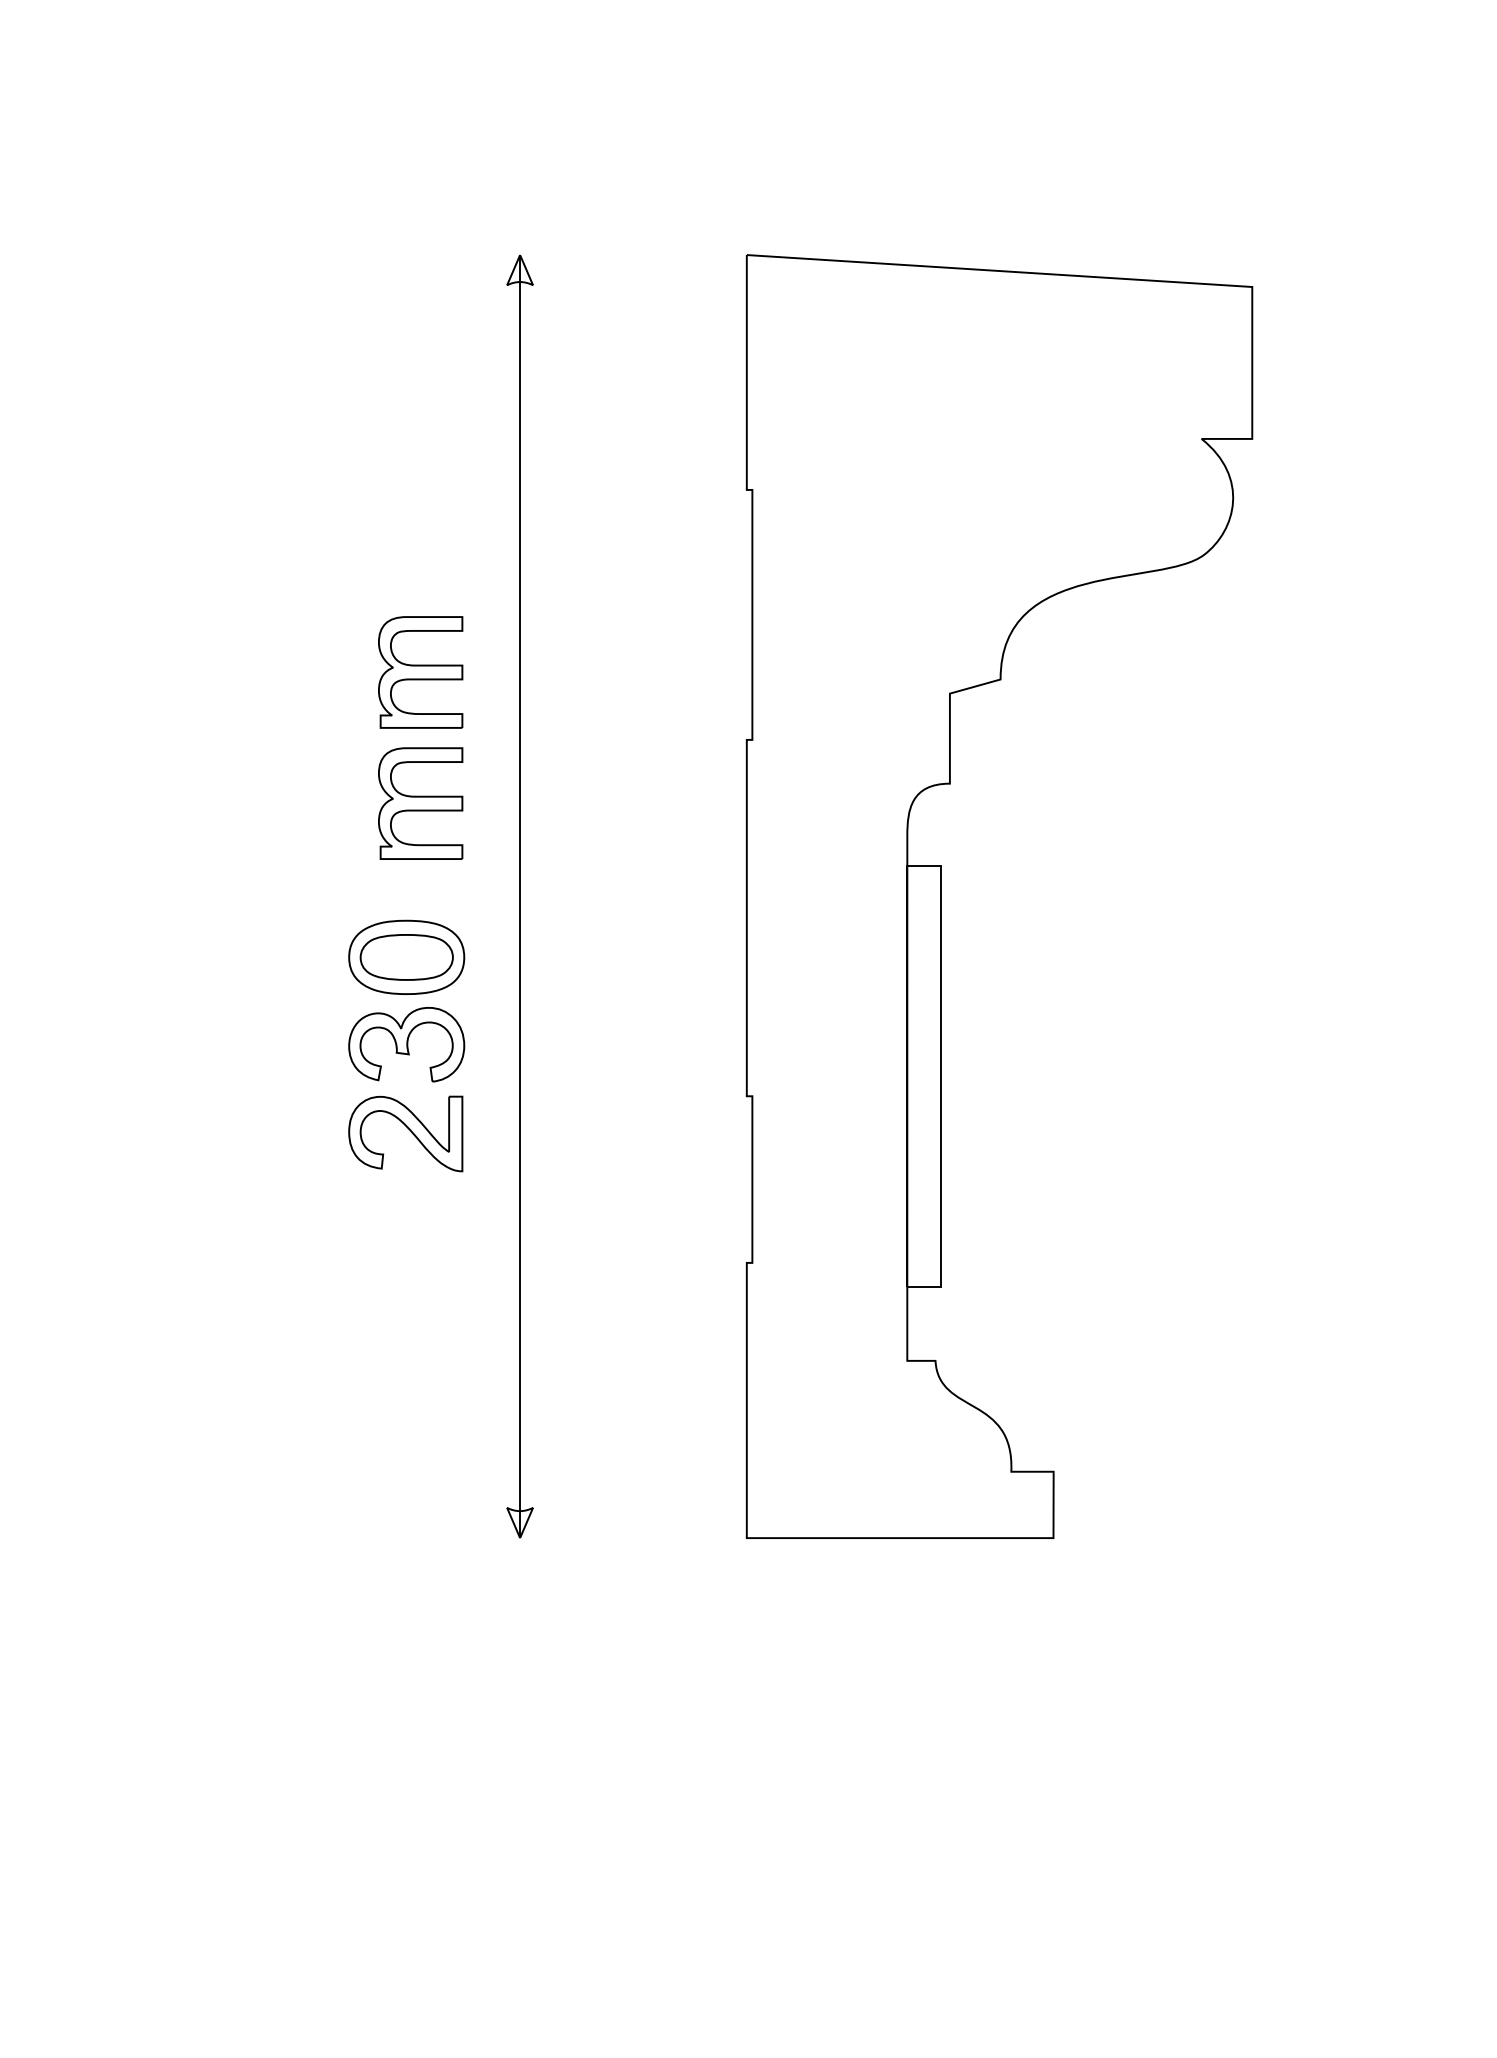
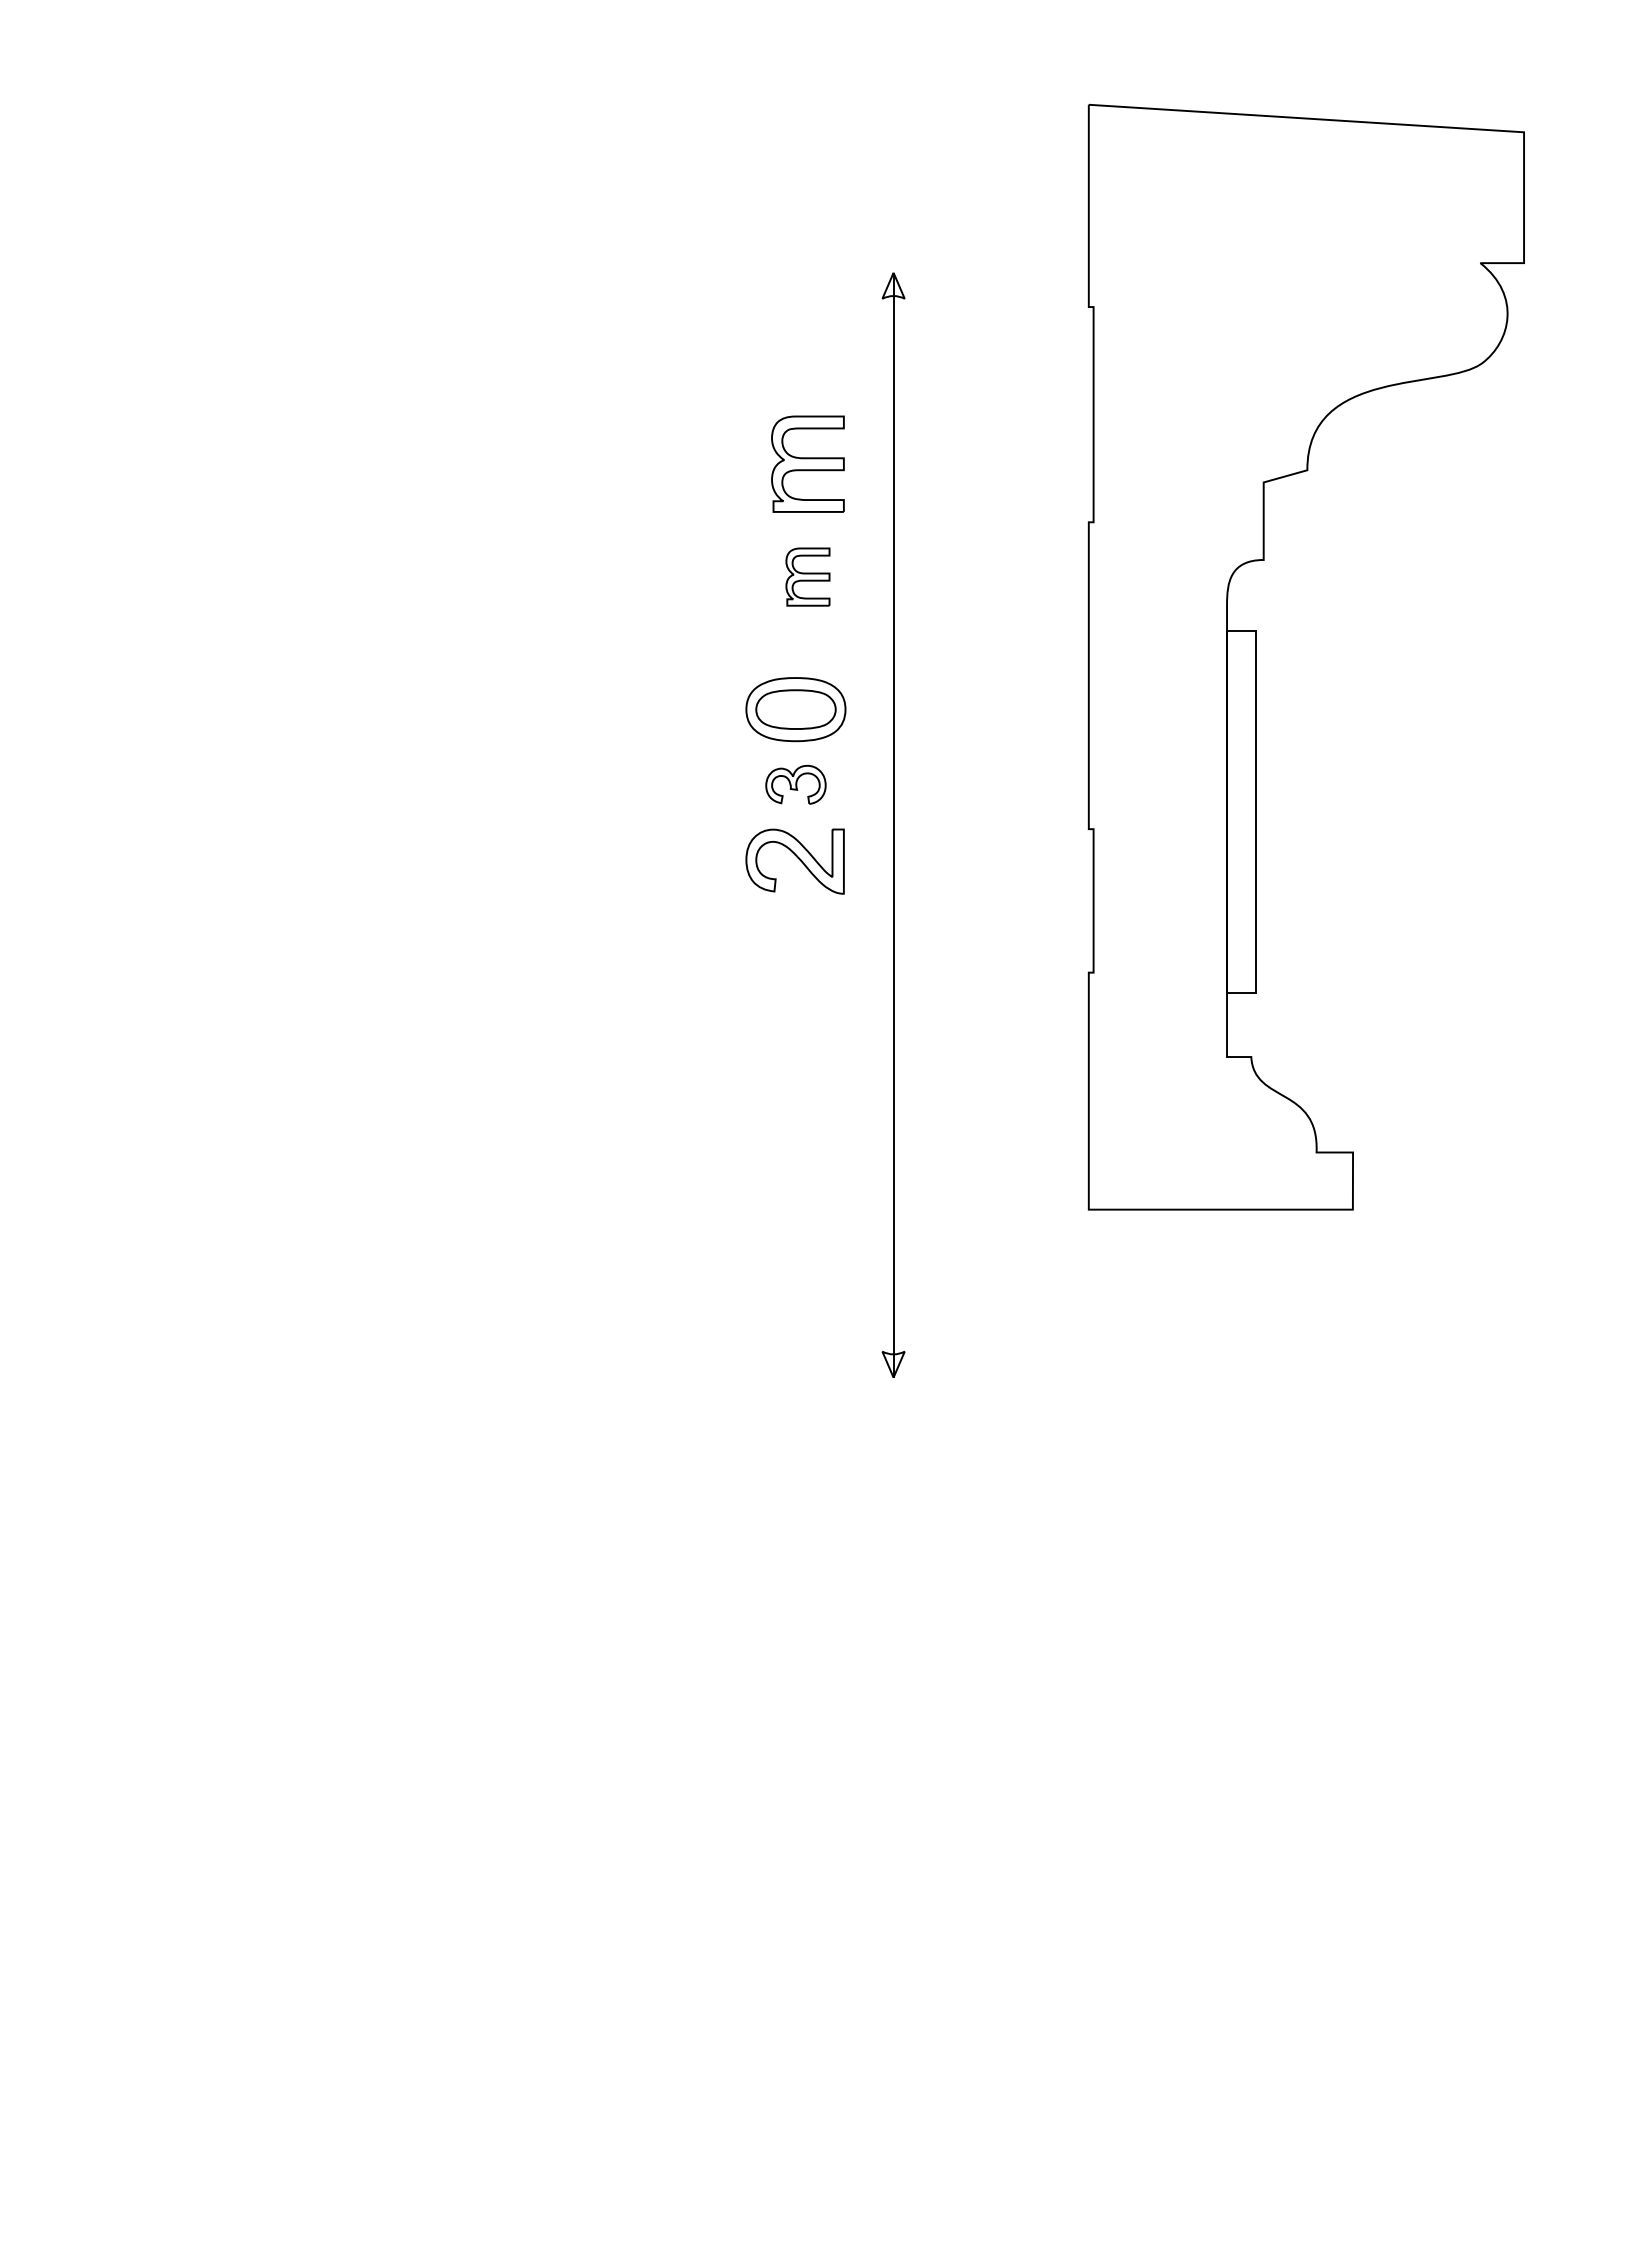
part: (420, 802) -> (807, 576), size x0.6
part: (520, 895) -> (893, 824), moved
part: (406, 1044) -> (795, 784), size x0.6

